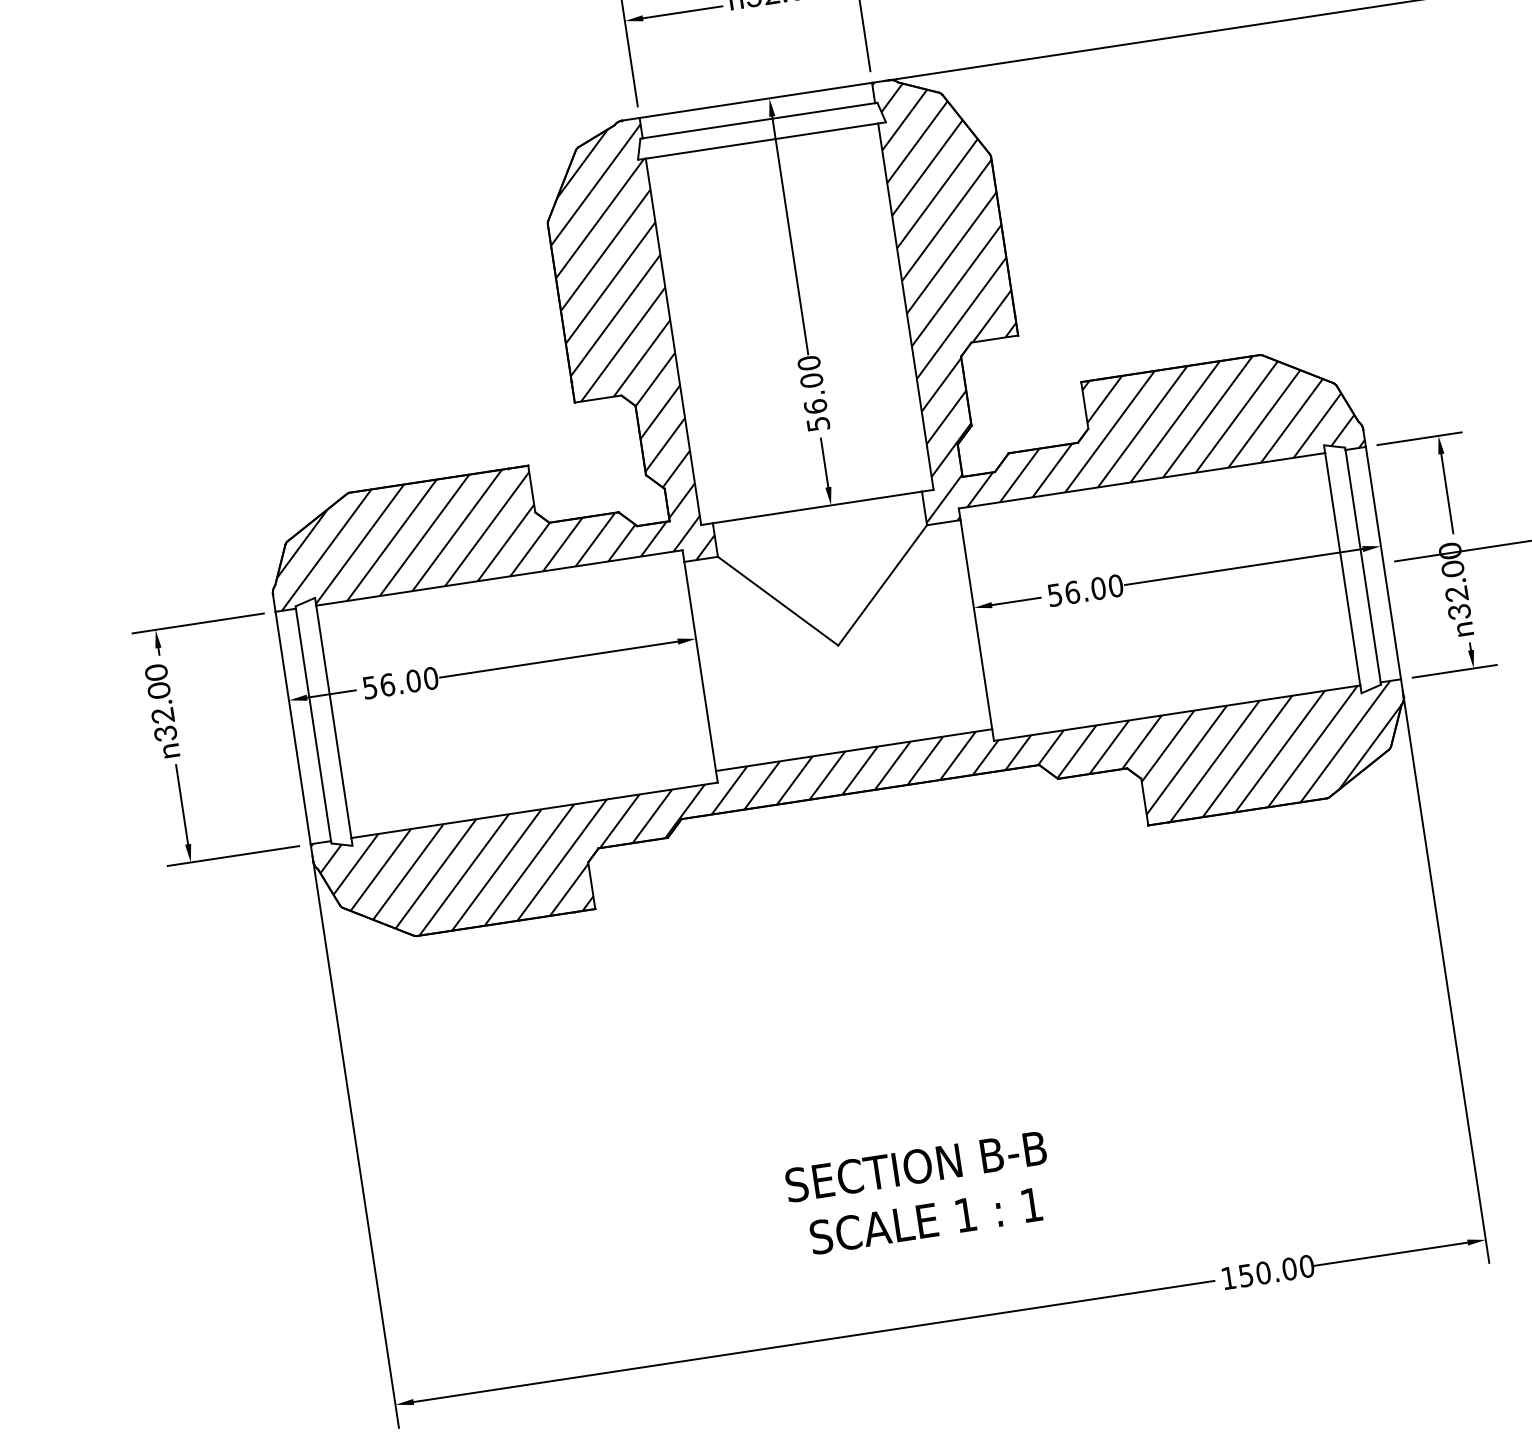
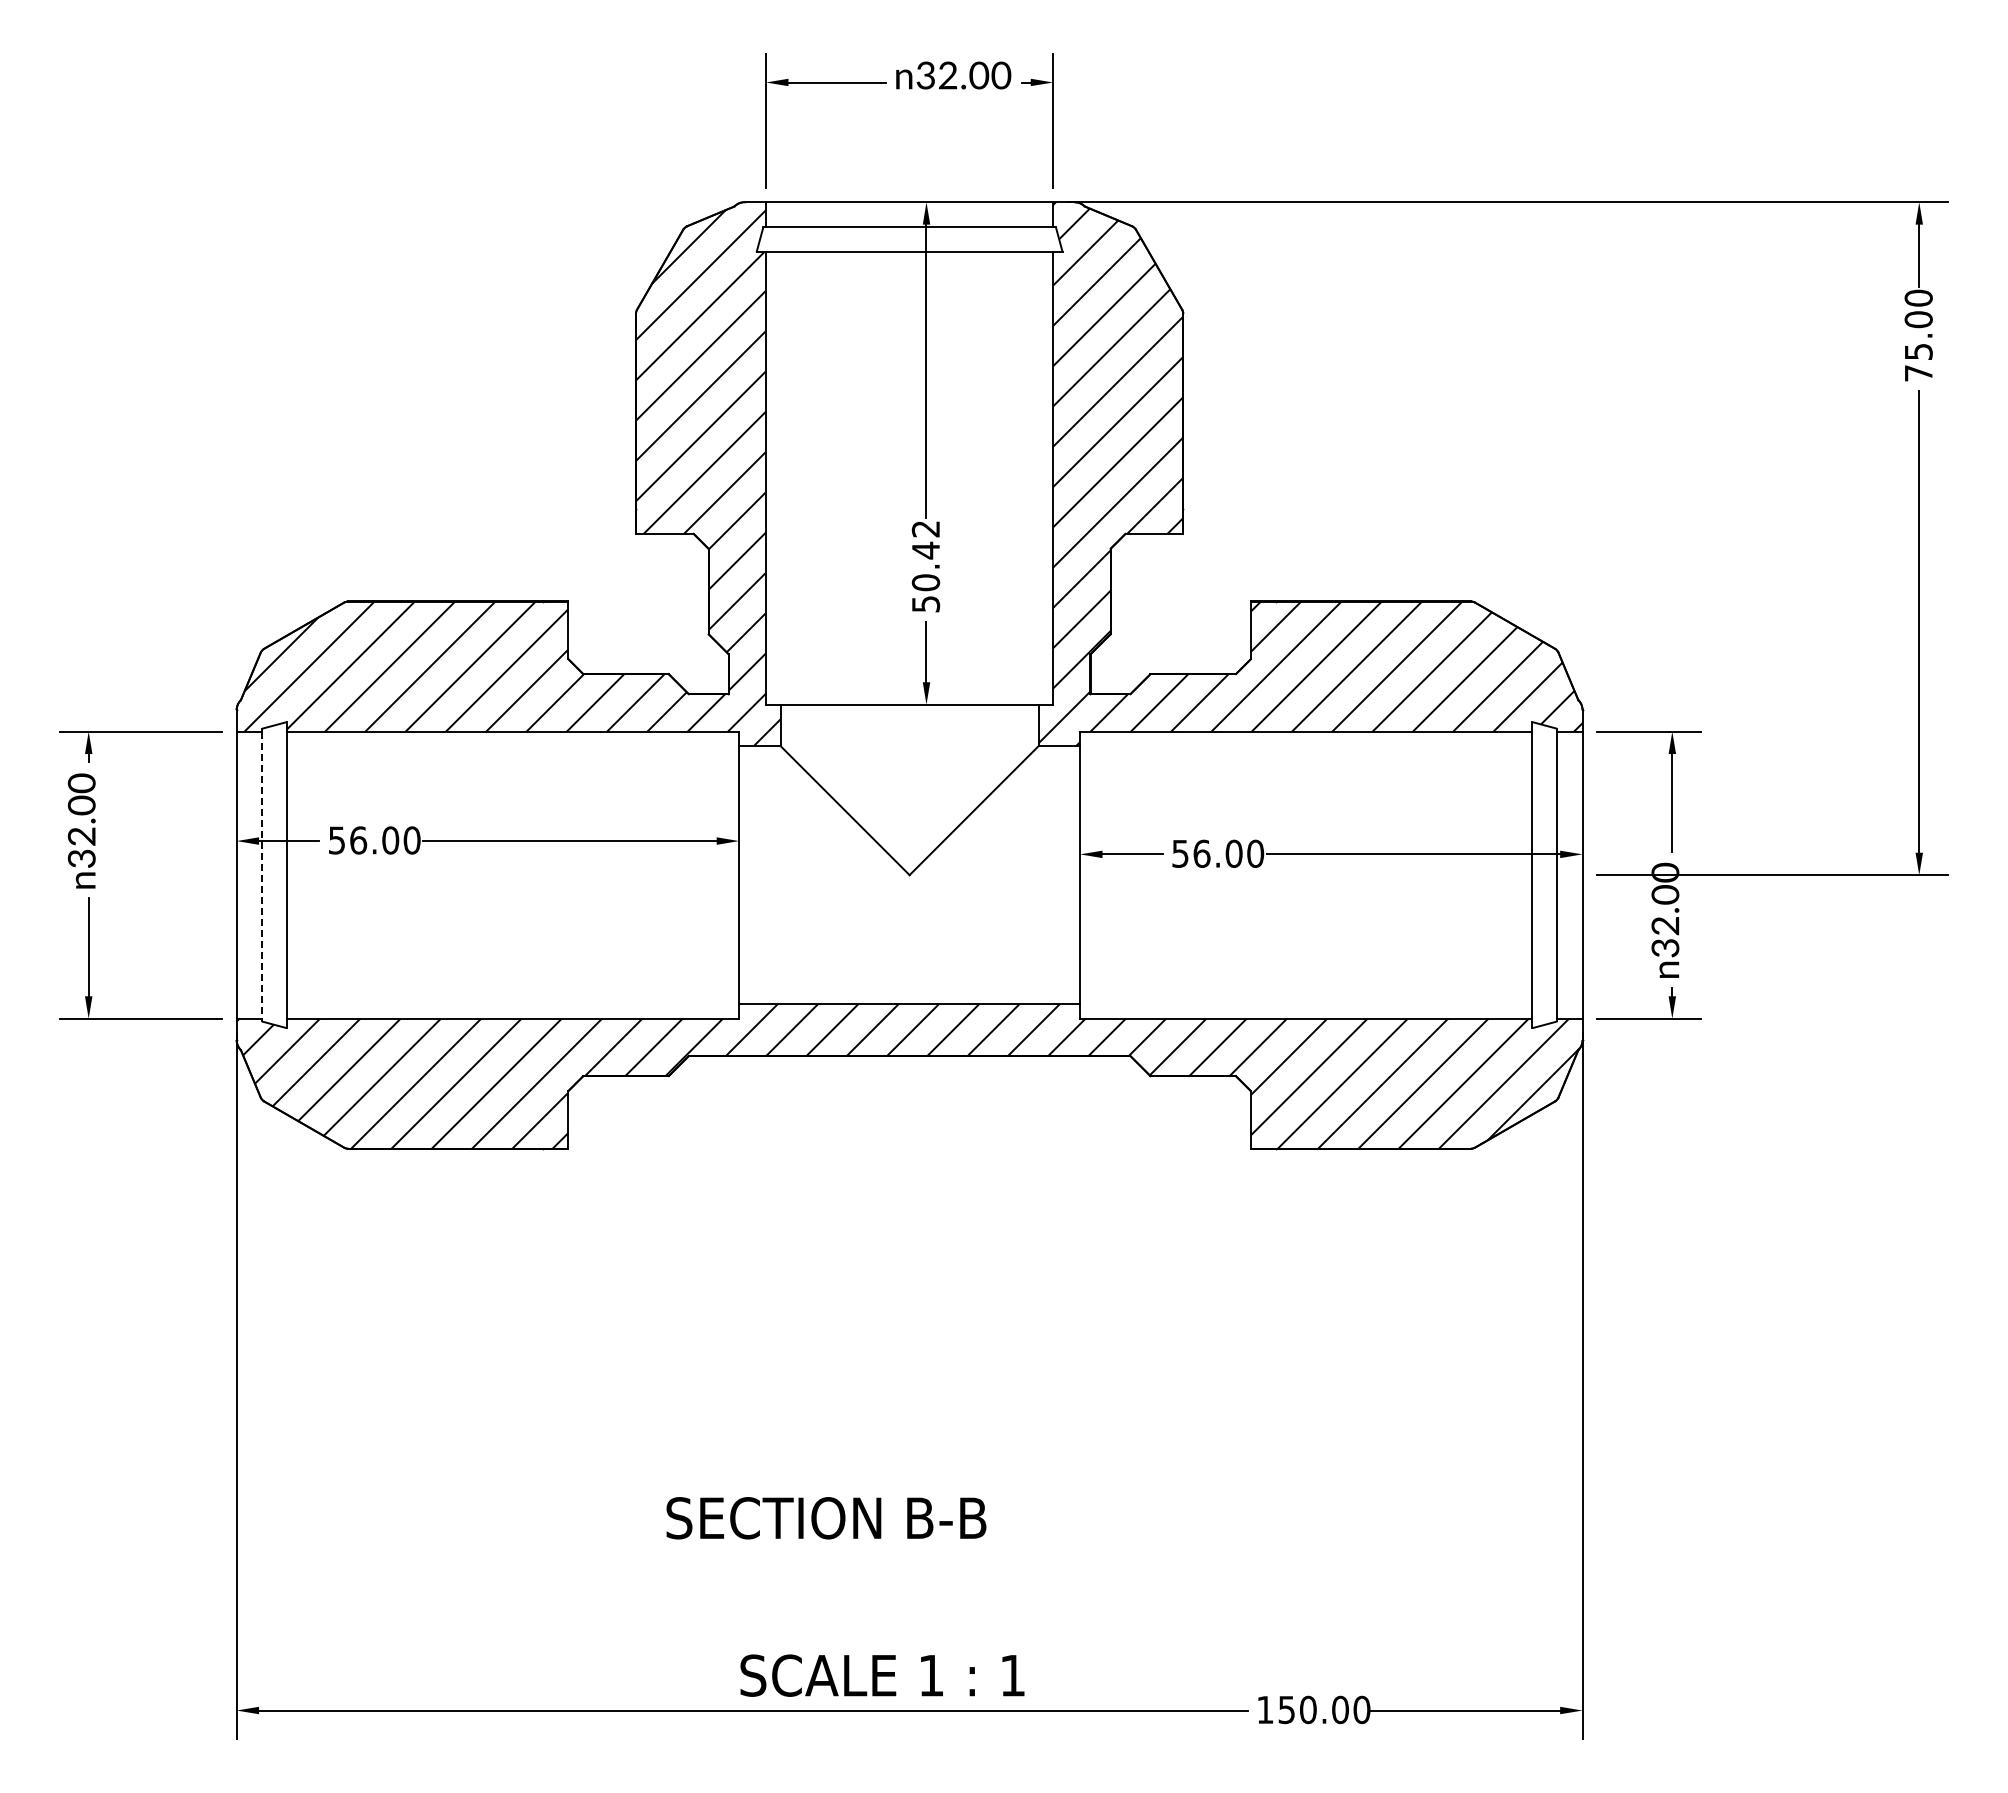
text: (811, 384) -> (925, 555), 56.00 -> 50.42
line: (313, 725) -> (261, 875), solid -> dashed
text: (916, 1166) -> (826, 1518), moved
text: (926, 1220) -> (882, 1675), moved

